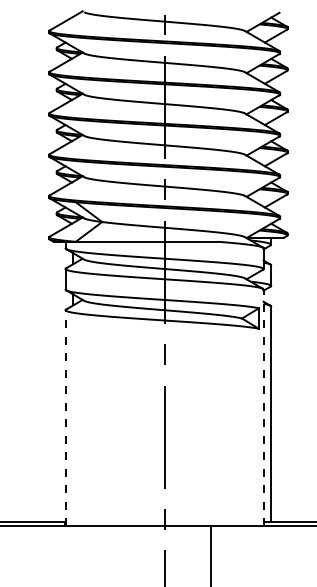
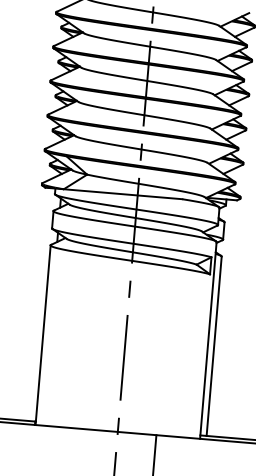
line: (263, 407) -> (208, 340), dashed -> solid
line: (65, 417) -> (43, 334), dashed -> solid

